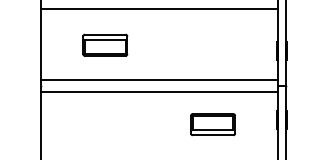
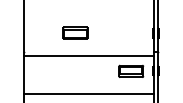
line: (158, 9) -> (88, 10), removed
part: (105, 44) -> (75, 32), moved
line: (158, 79) -> (88, 48), removed
part: (213, 122) -> (131, 70), moved

